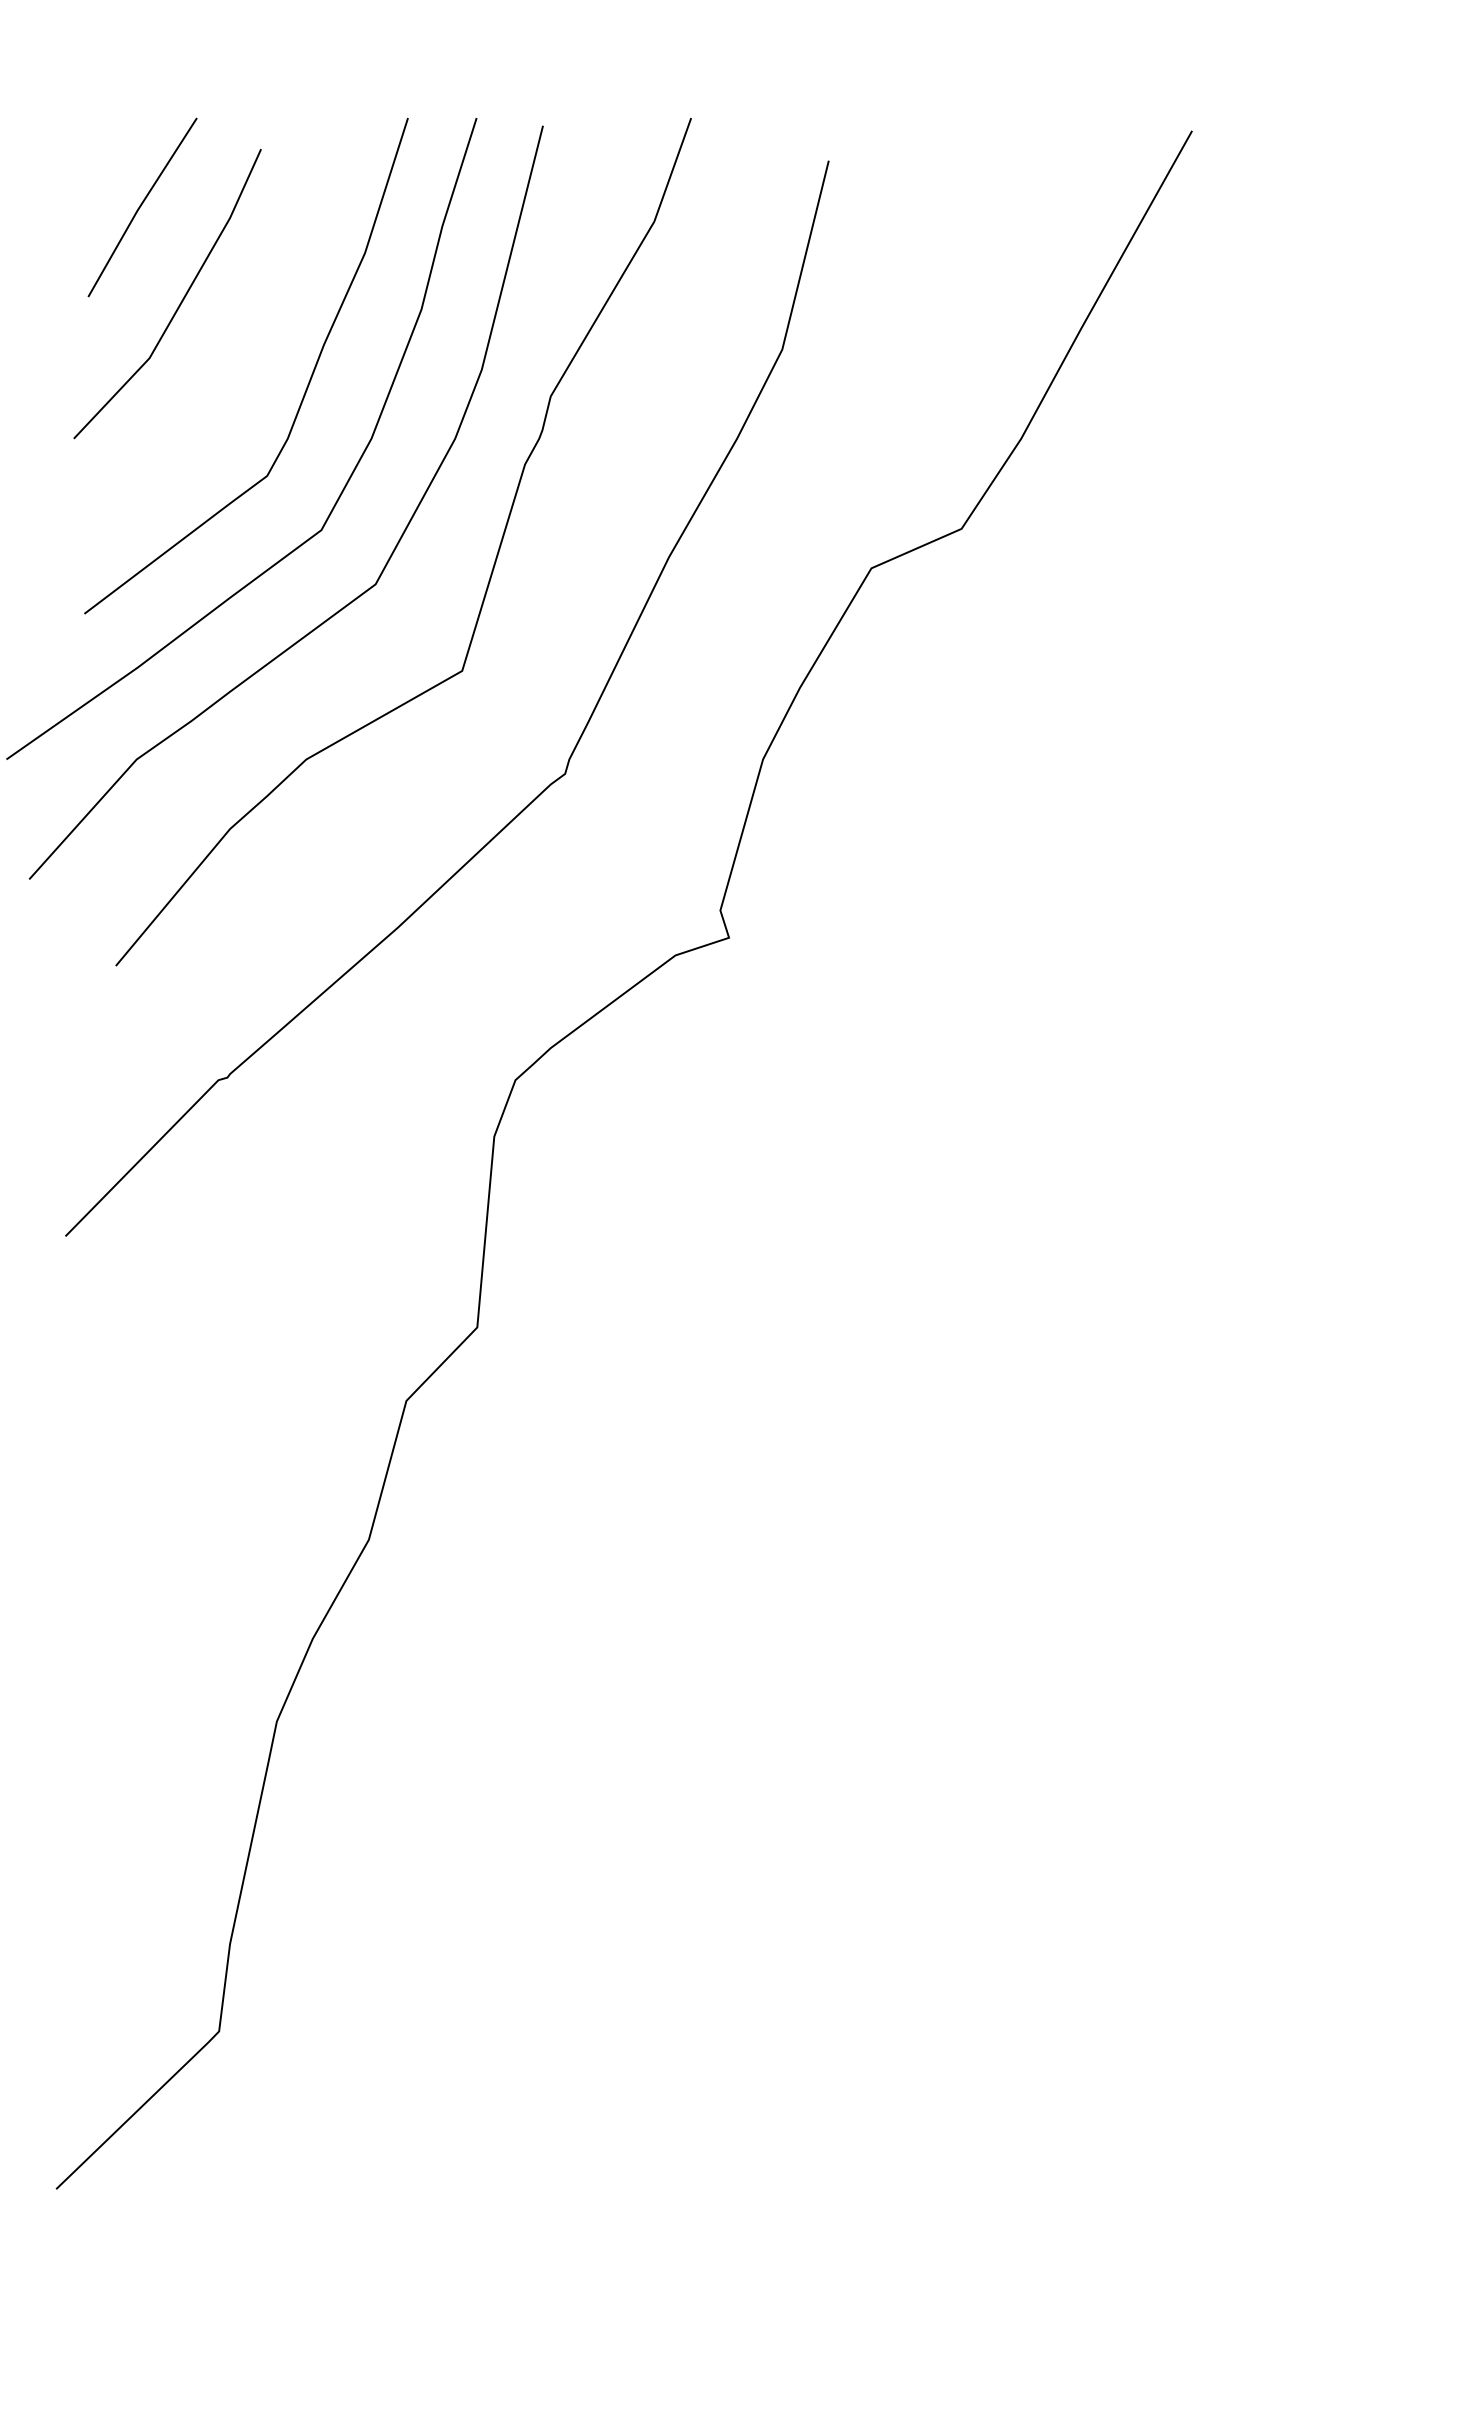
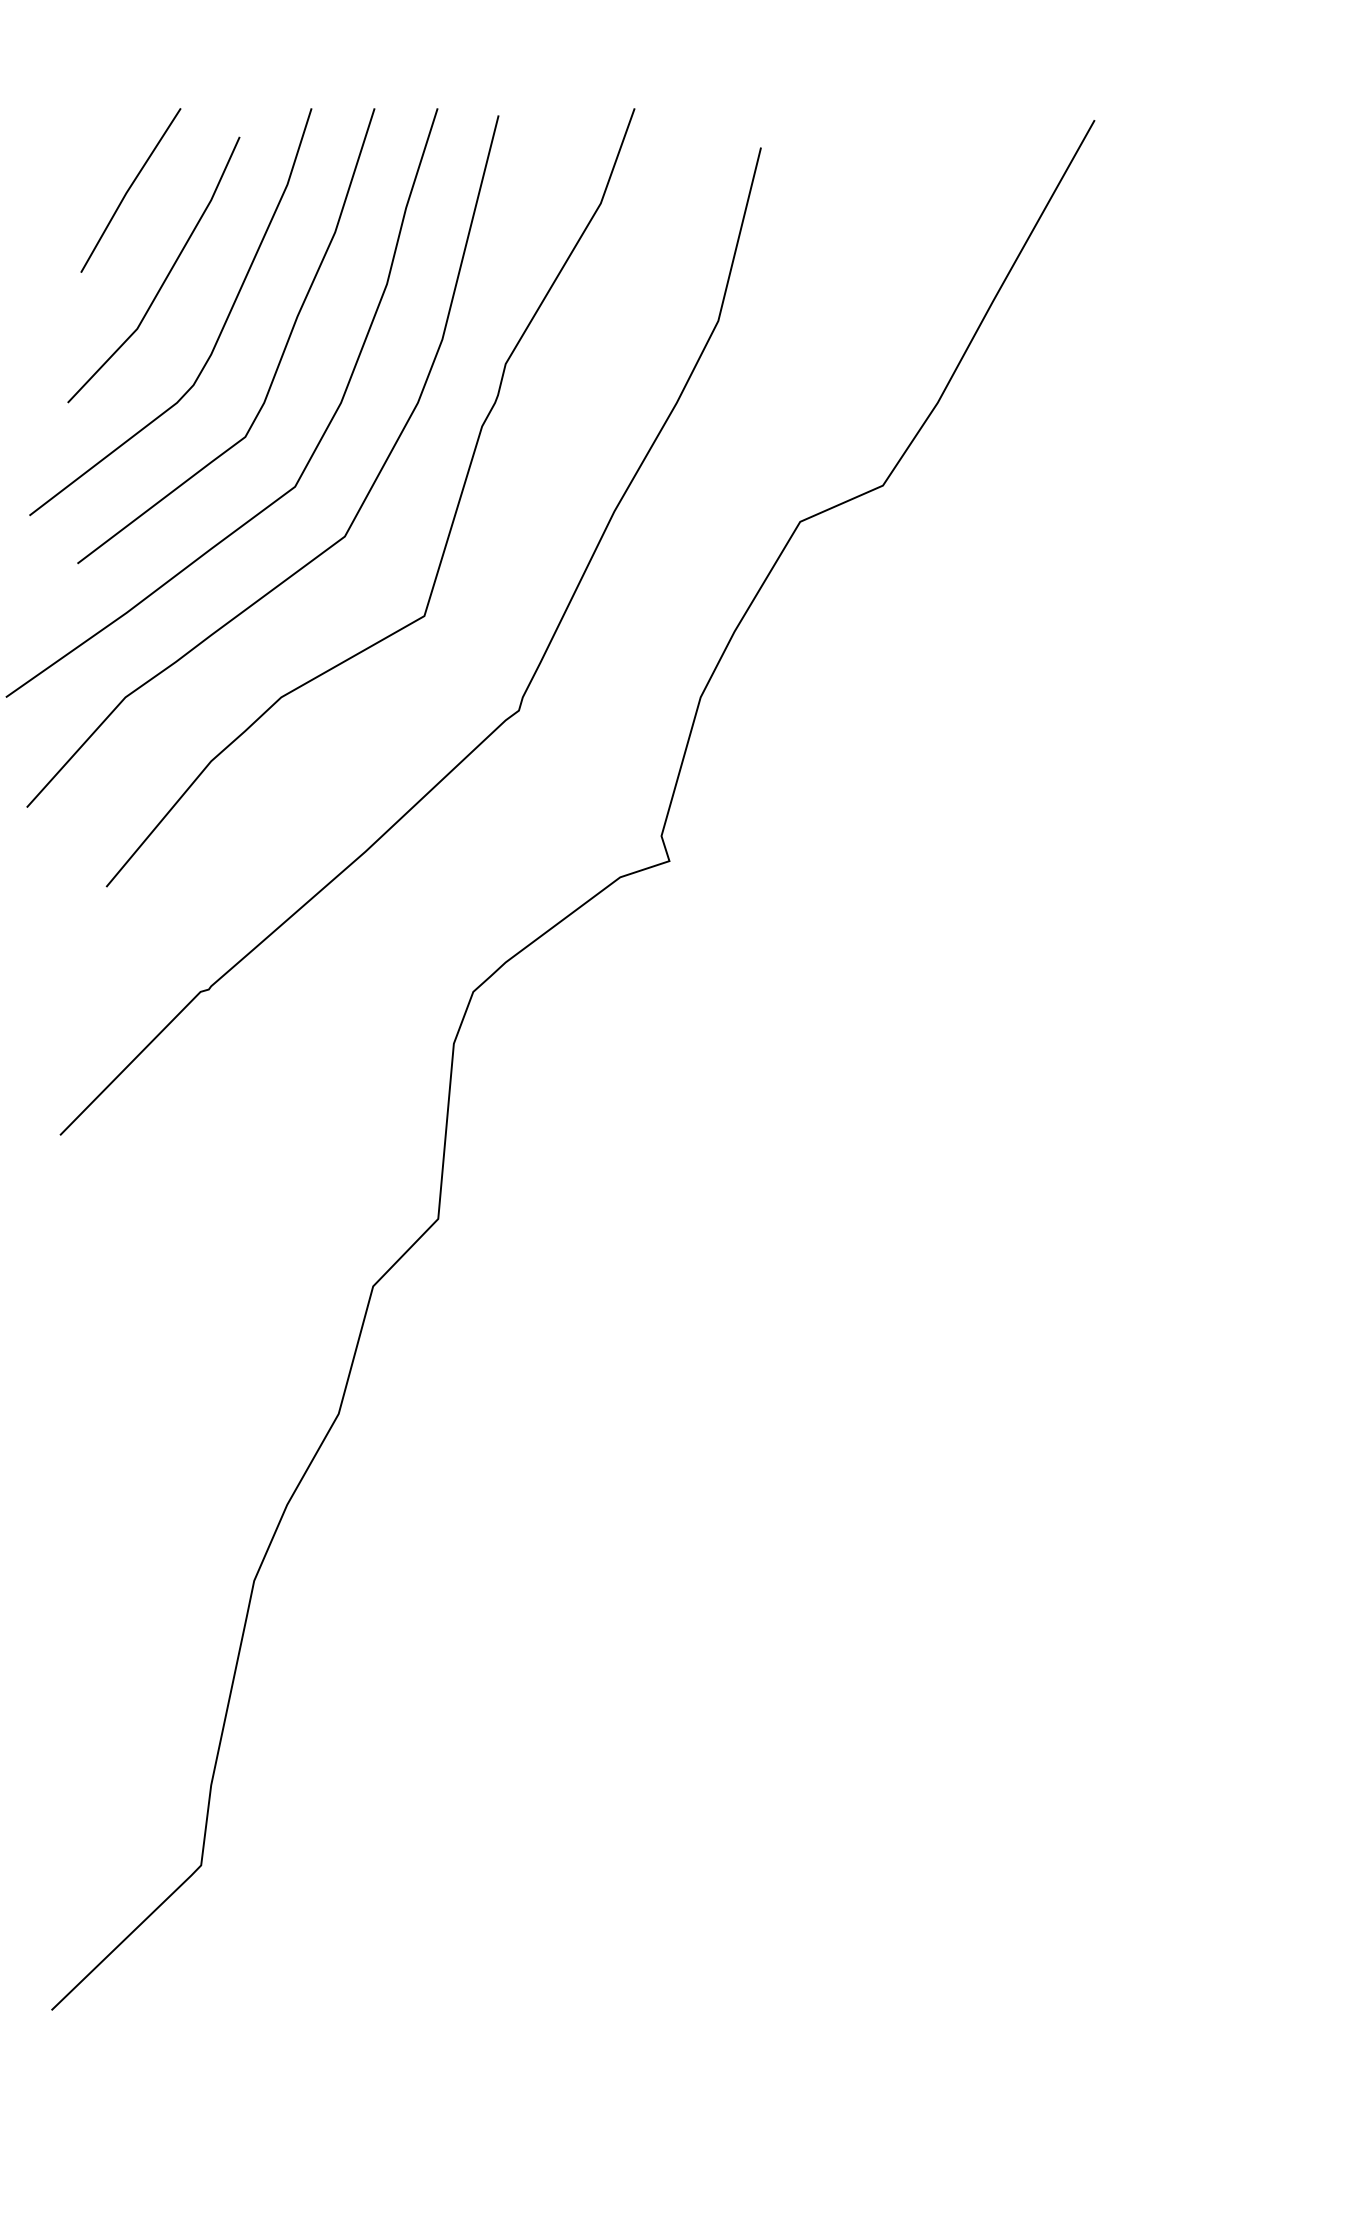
curve: (237, 366) -> (218, 336), added

